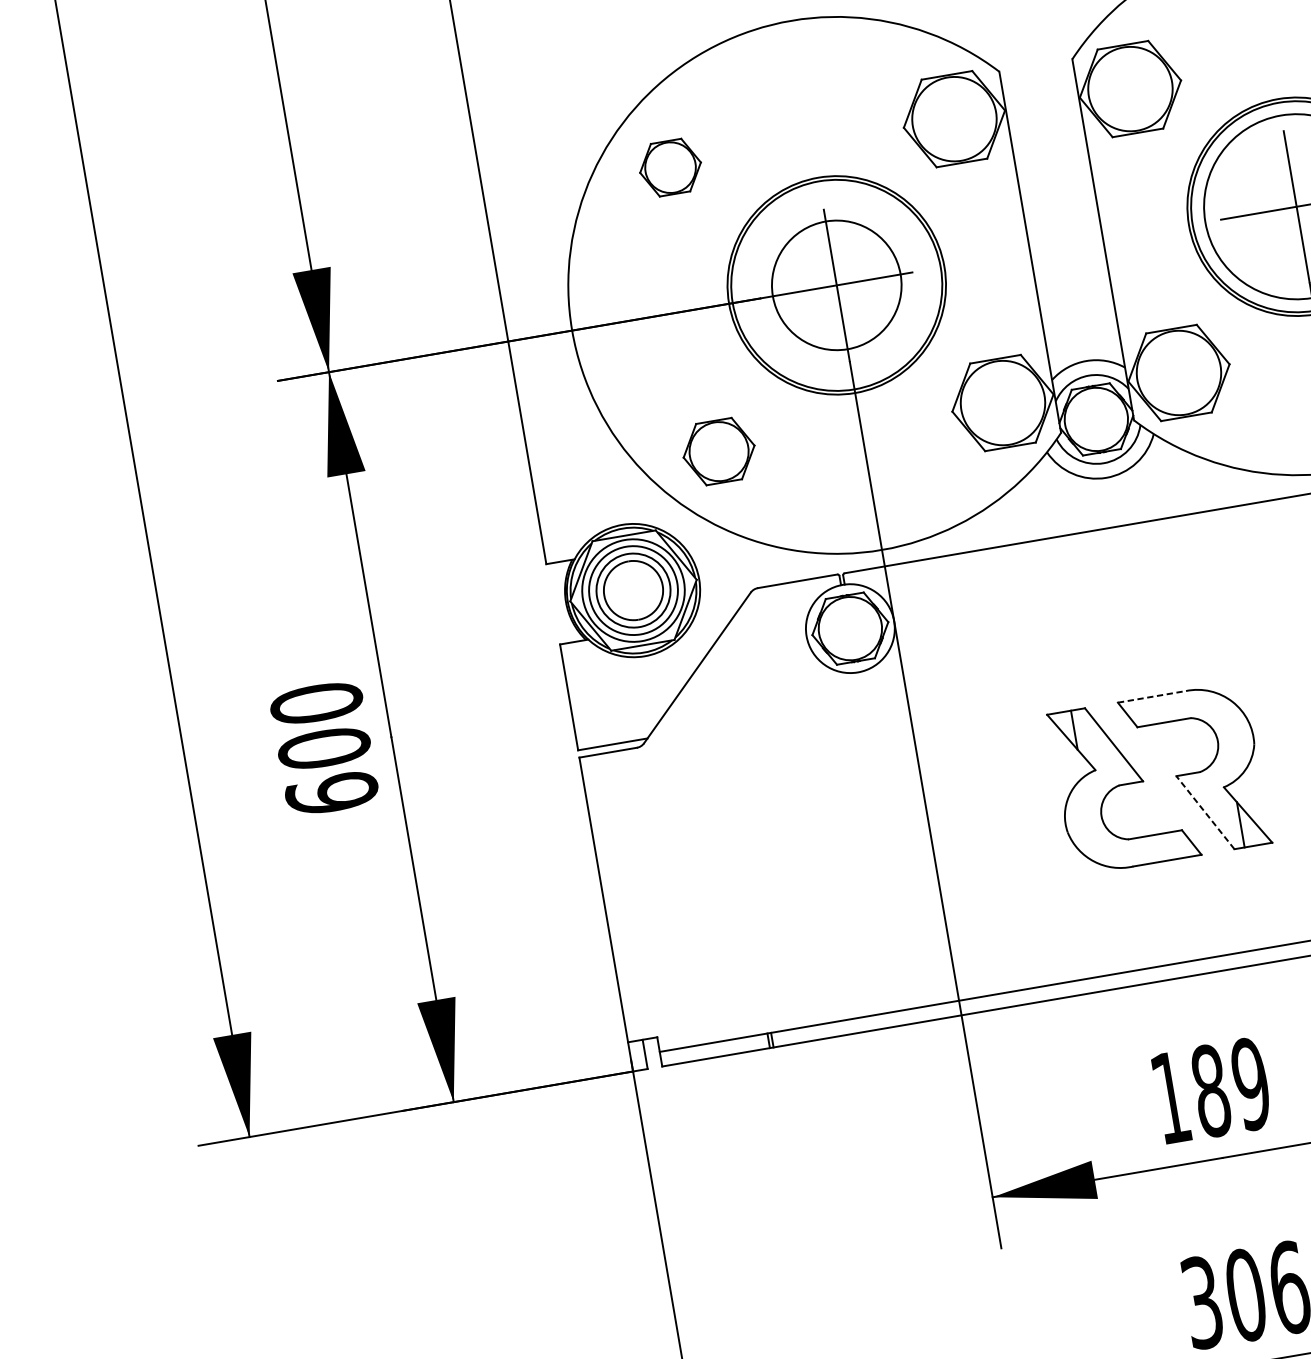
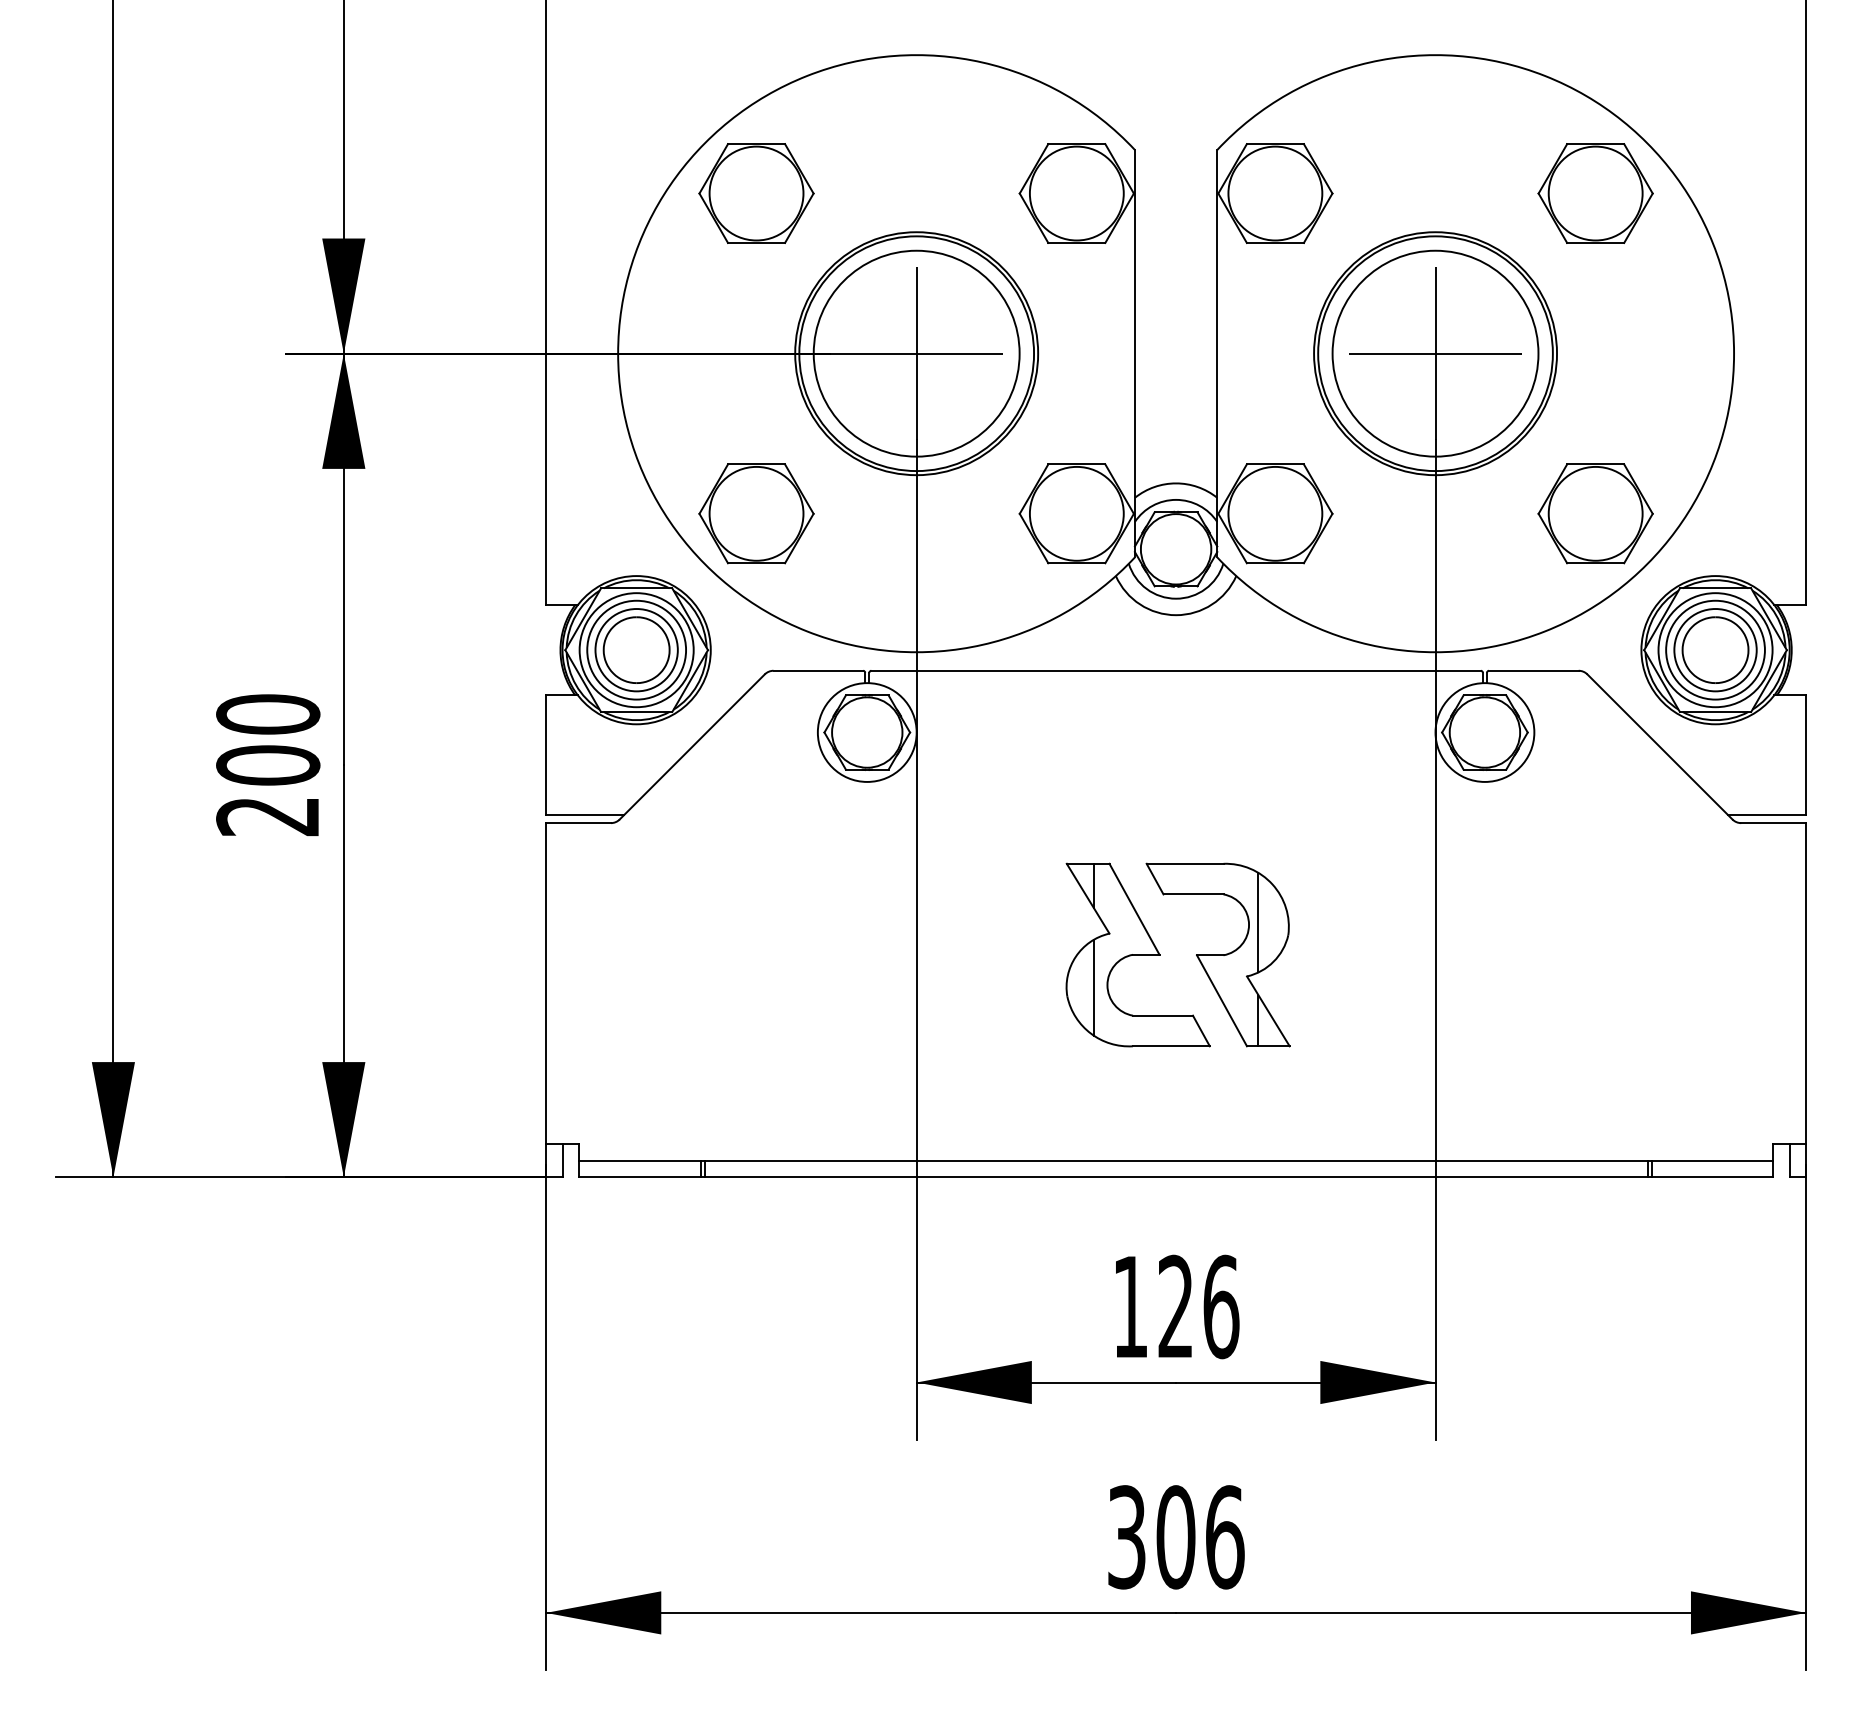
part: (670, 167) -> (756, 193), size x1.67
circle: (836, 285) -> (916, 353), size x1.43
part: (719, 451) -> (756, 513), size x1.43
line: (1152, 696) -> (1185, 863), dashed -> solid
line: (1225, 737) -> (1258, 922), added
text: (332, 793) -> (268, 816), 600 -> 200
line: (1204, 812) -> (1221, 1000), dashed -> solid
line: (1089, 820) -> (1093, 987), added
text: (1230, 1087) -> (1198, 1306), 189 -> 126

